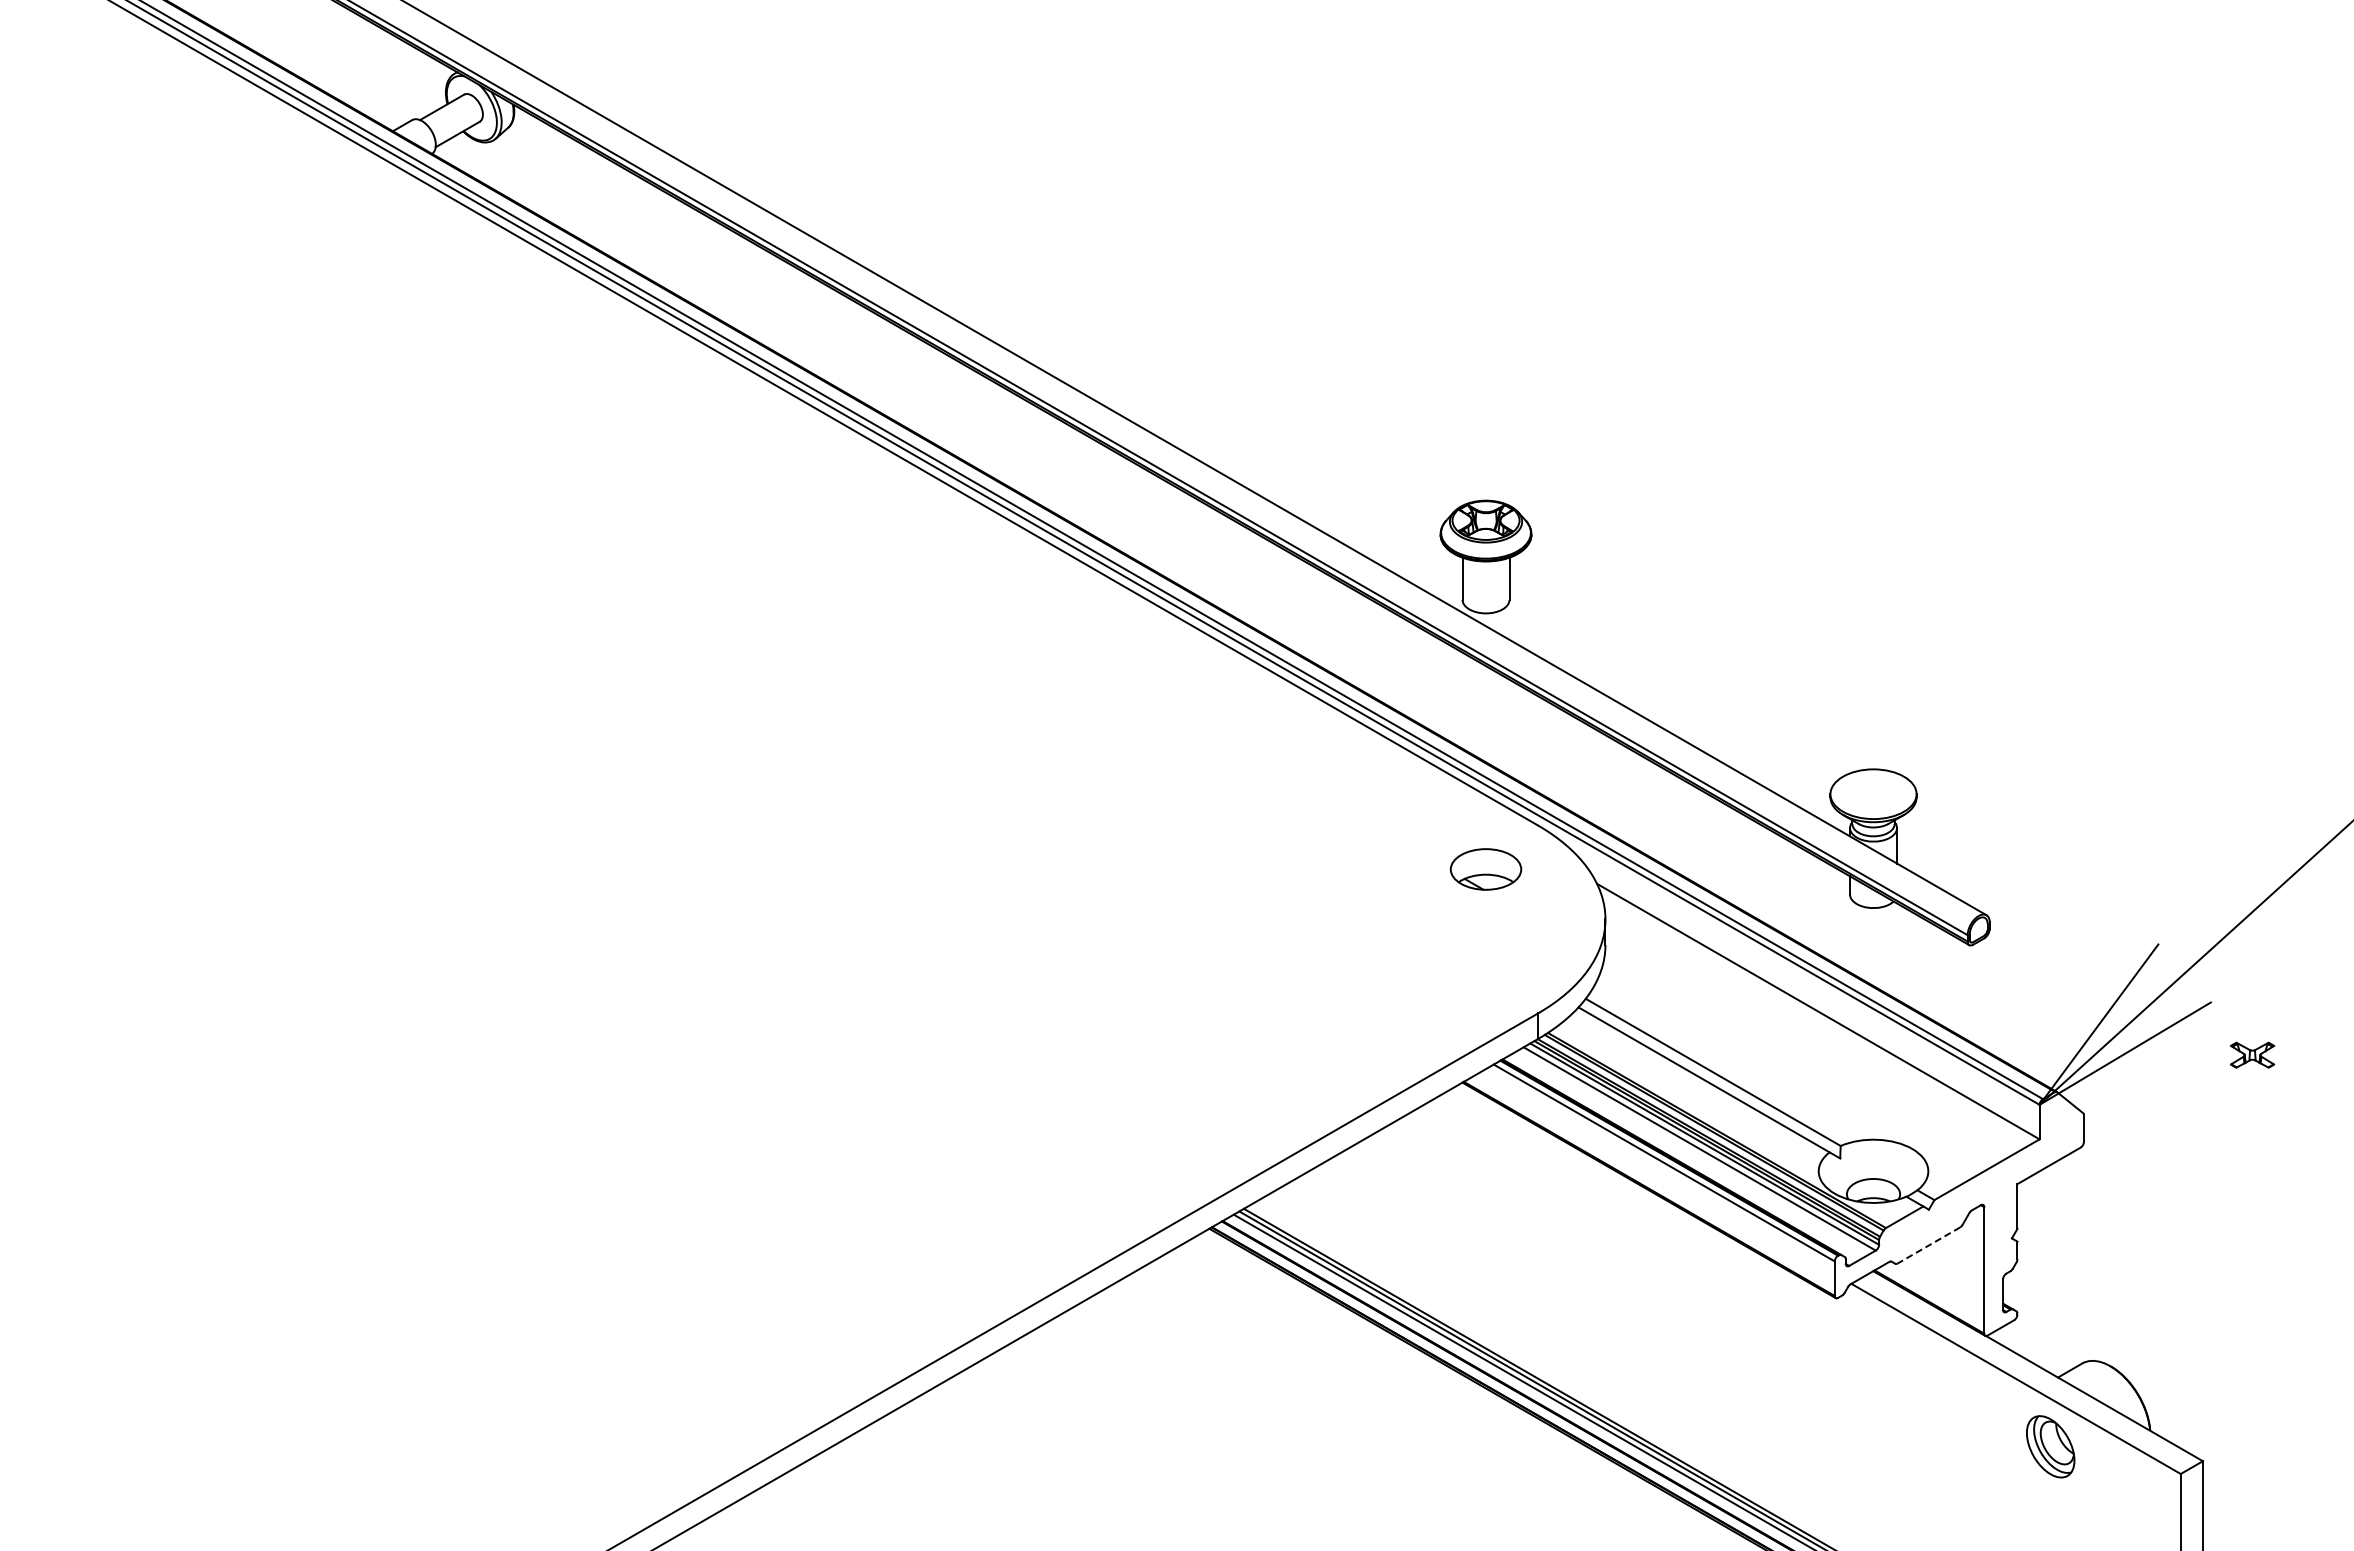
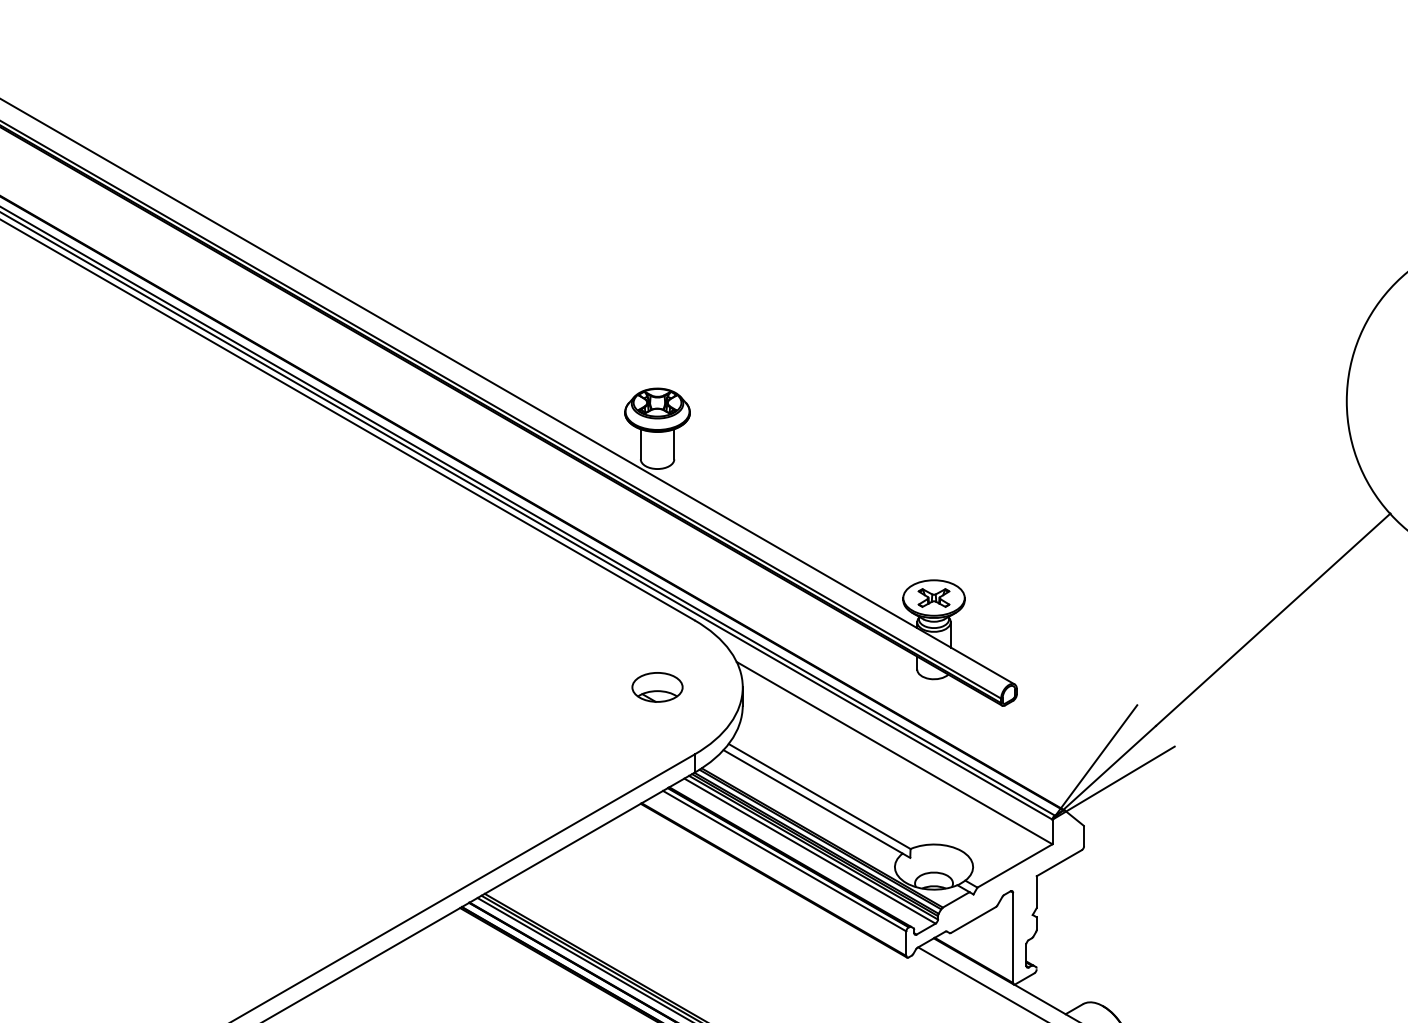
part: (1485, 869) -> (657, 687), moved
part: (2252, 1054) -> (934, 597), moved
line: (1928, 1245) -> (973, 920), dashed -> solid

